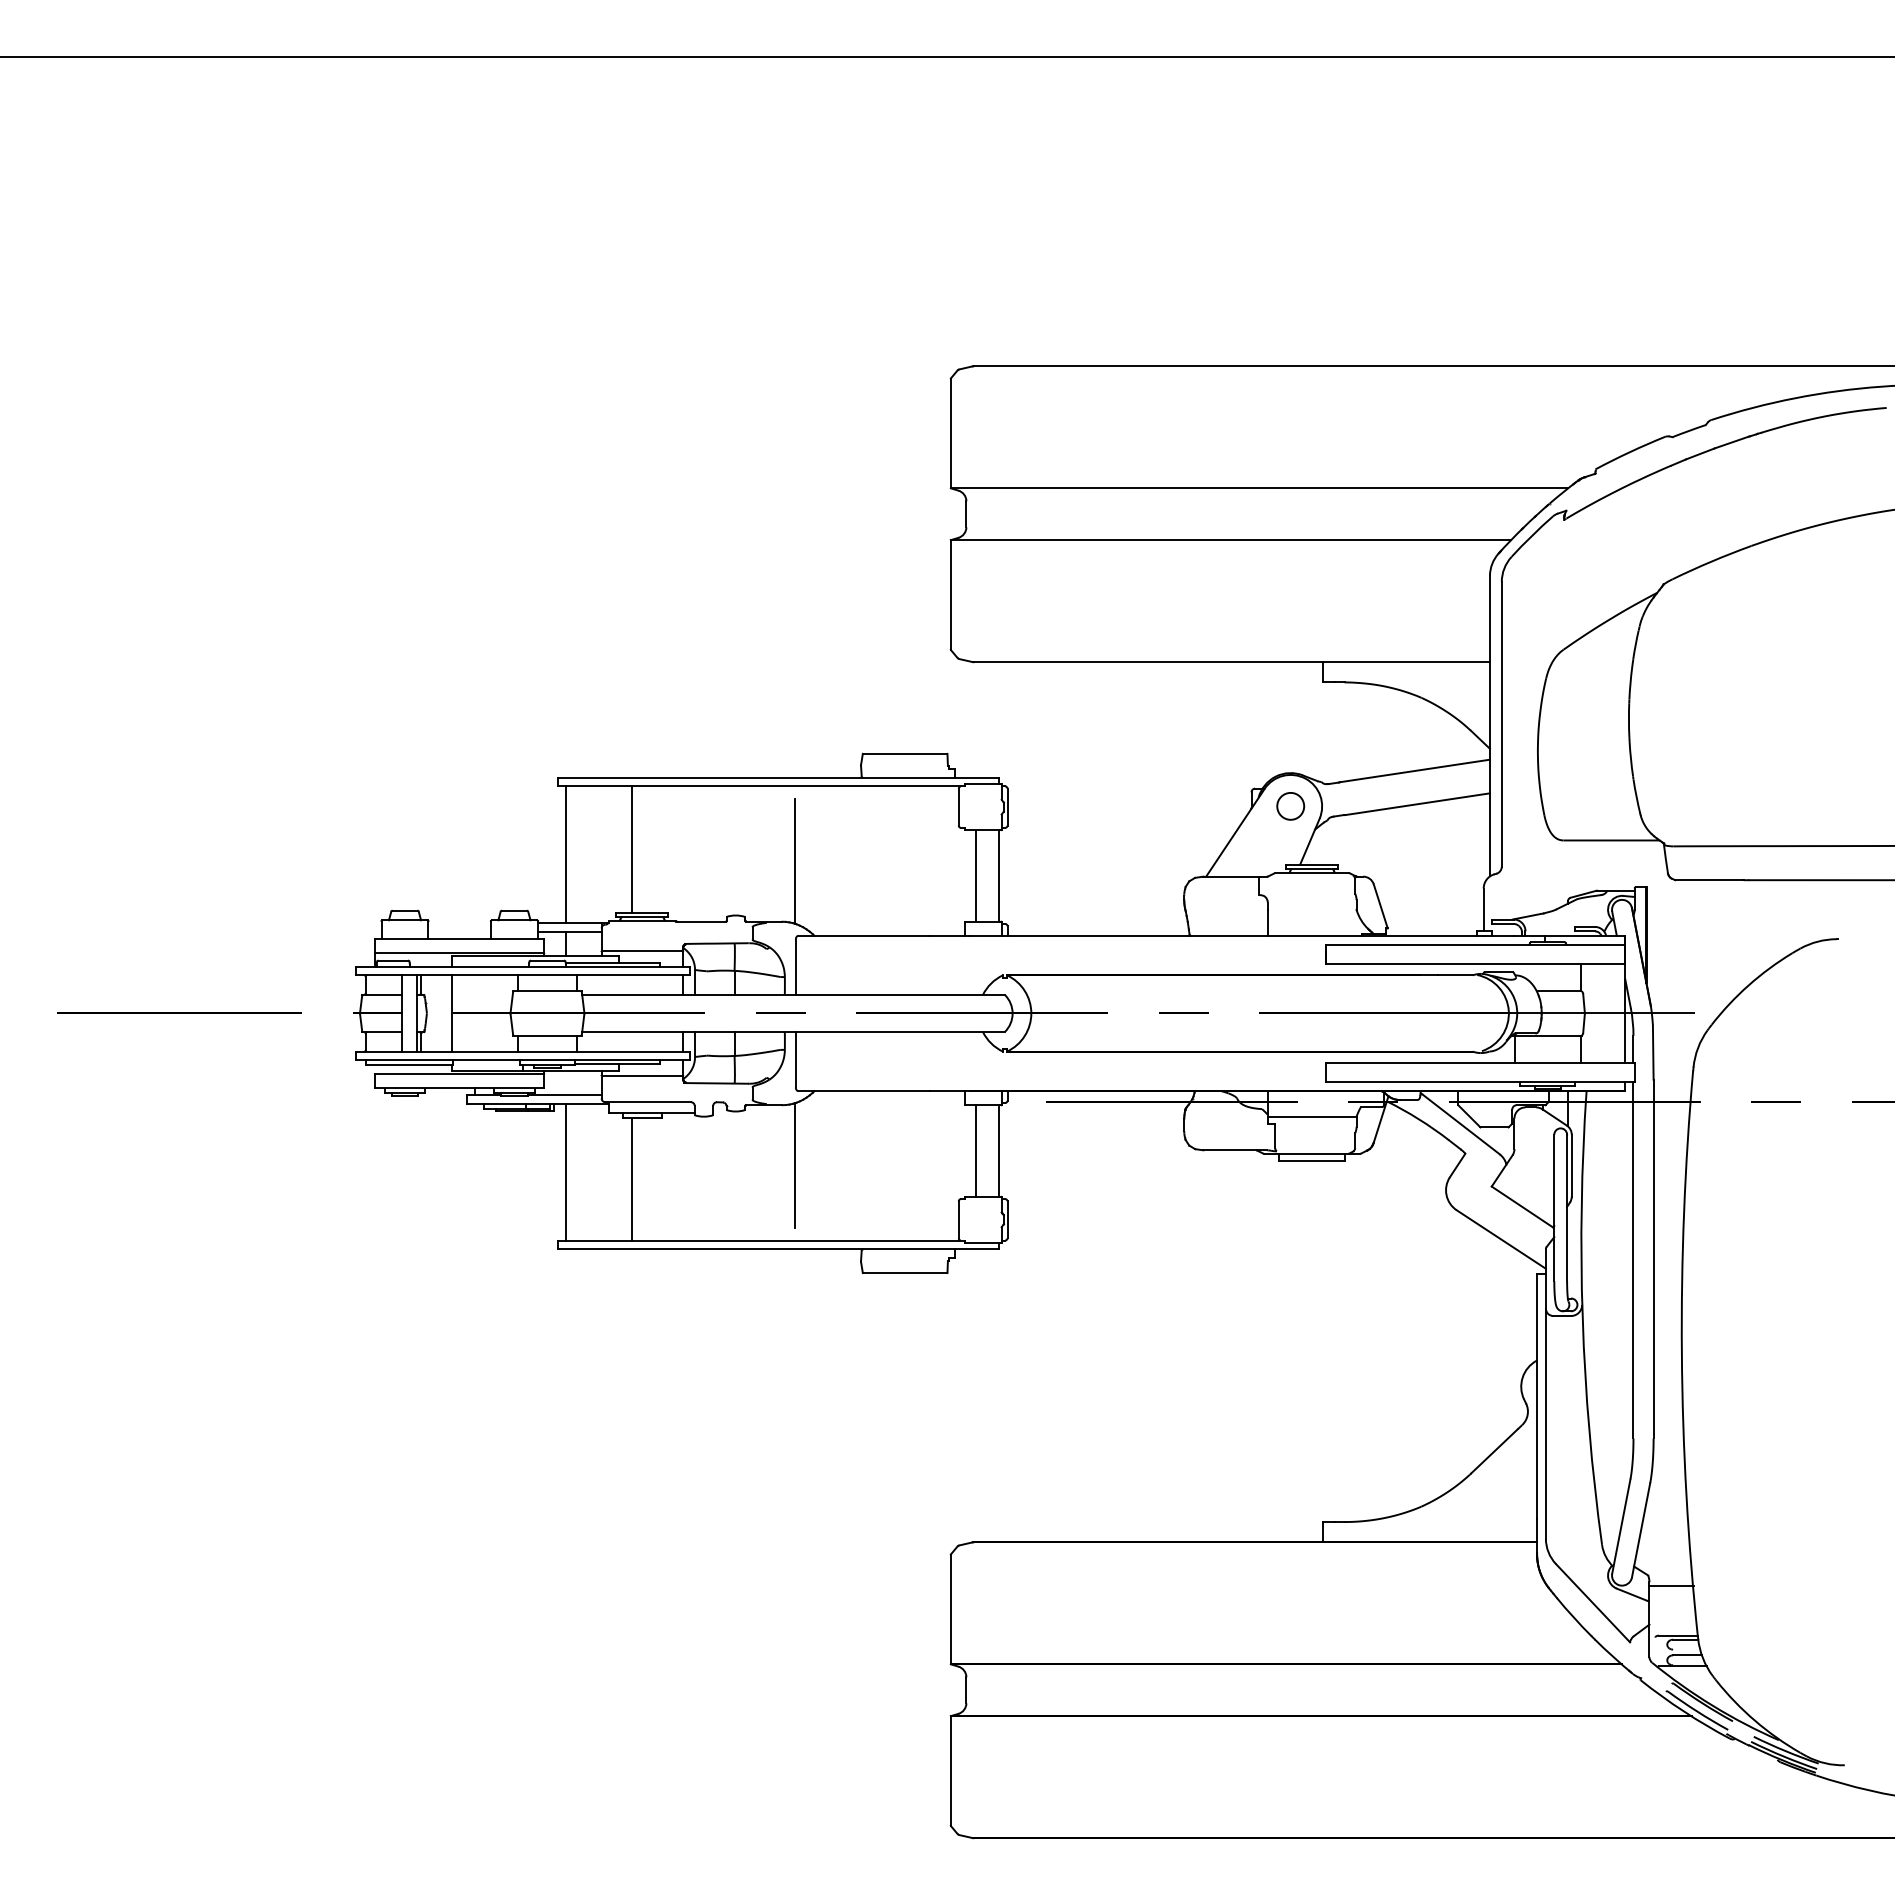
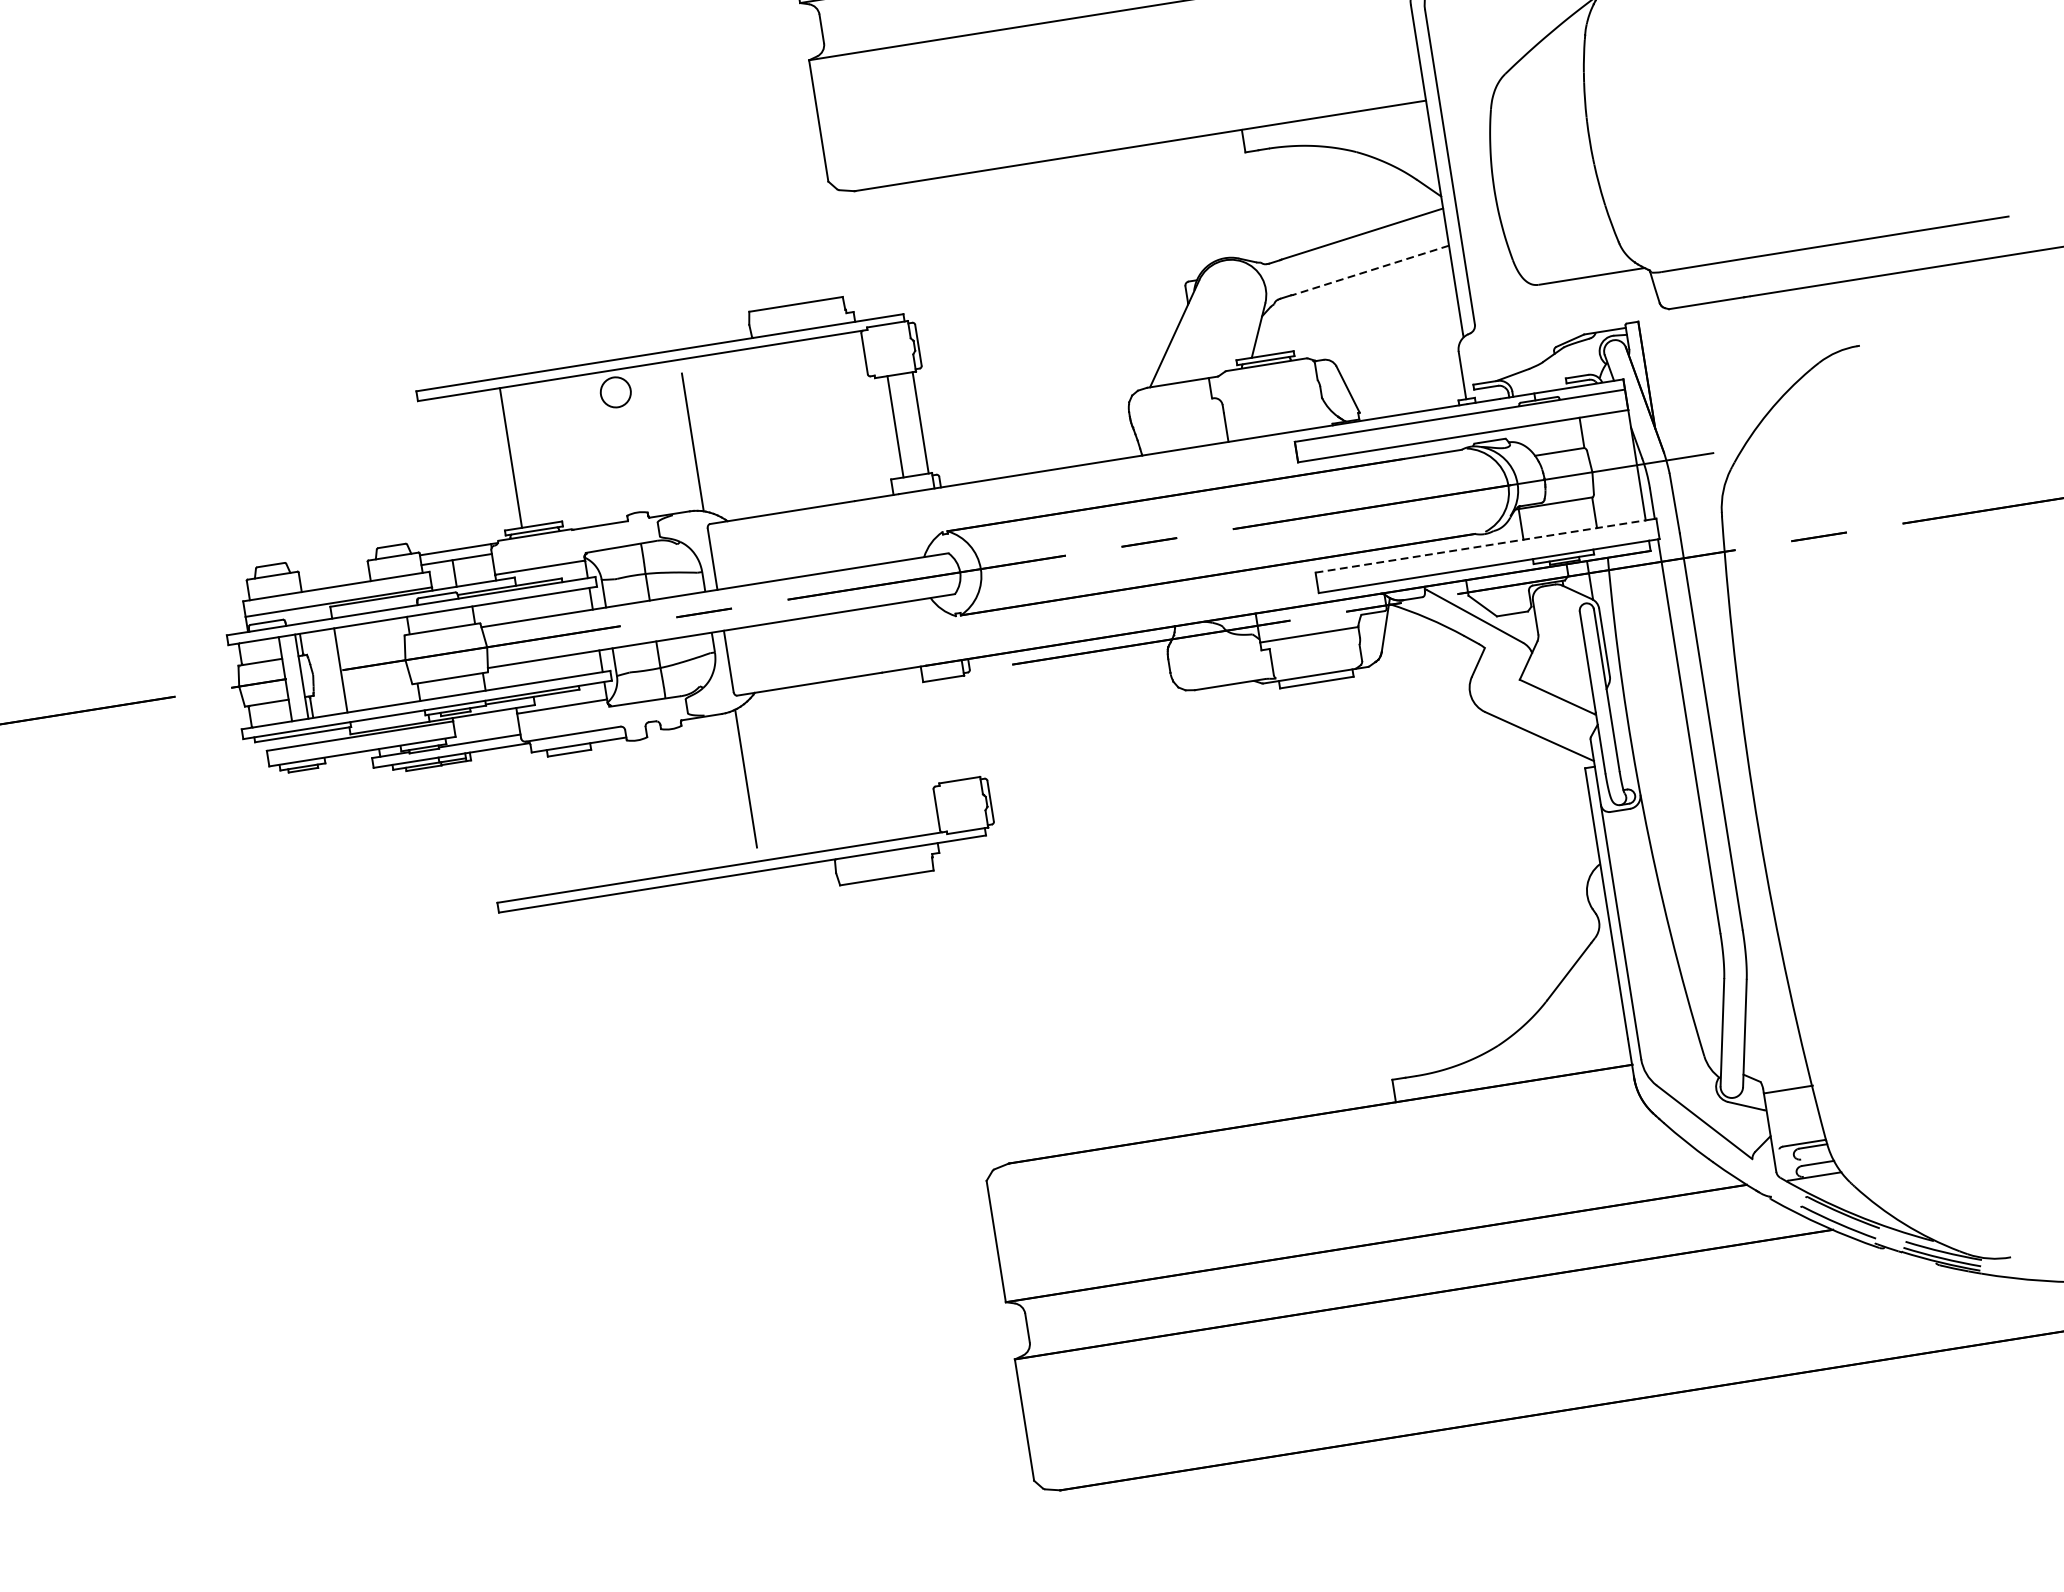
line: (1417, 804) -> (1370, 270), solid -> dashed
circle: (1290, 806) -> (615, 392), moved
line: (566, 854) -> (439, 474), removed
line: (1476, 1063) -> (1481, 546), solid -> dashed
line: (975, 1150) -> (943, 730), removed
line: (998, 1150) -> (968, 726), removed
line: (566, 1172) -> (495, 826), removed
line: (631, 1179) -> (568, 822), removed

